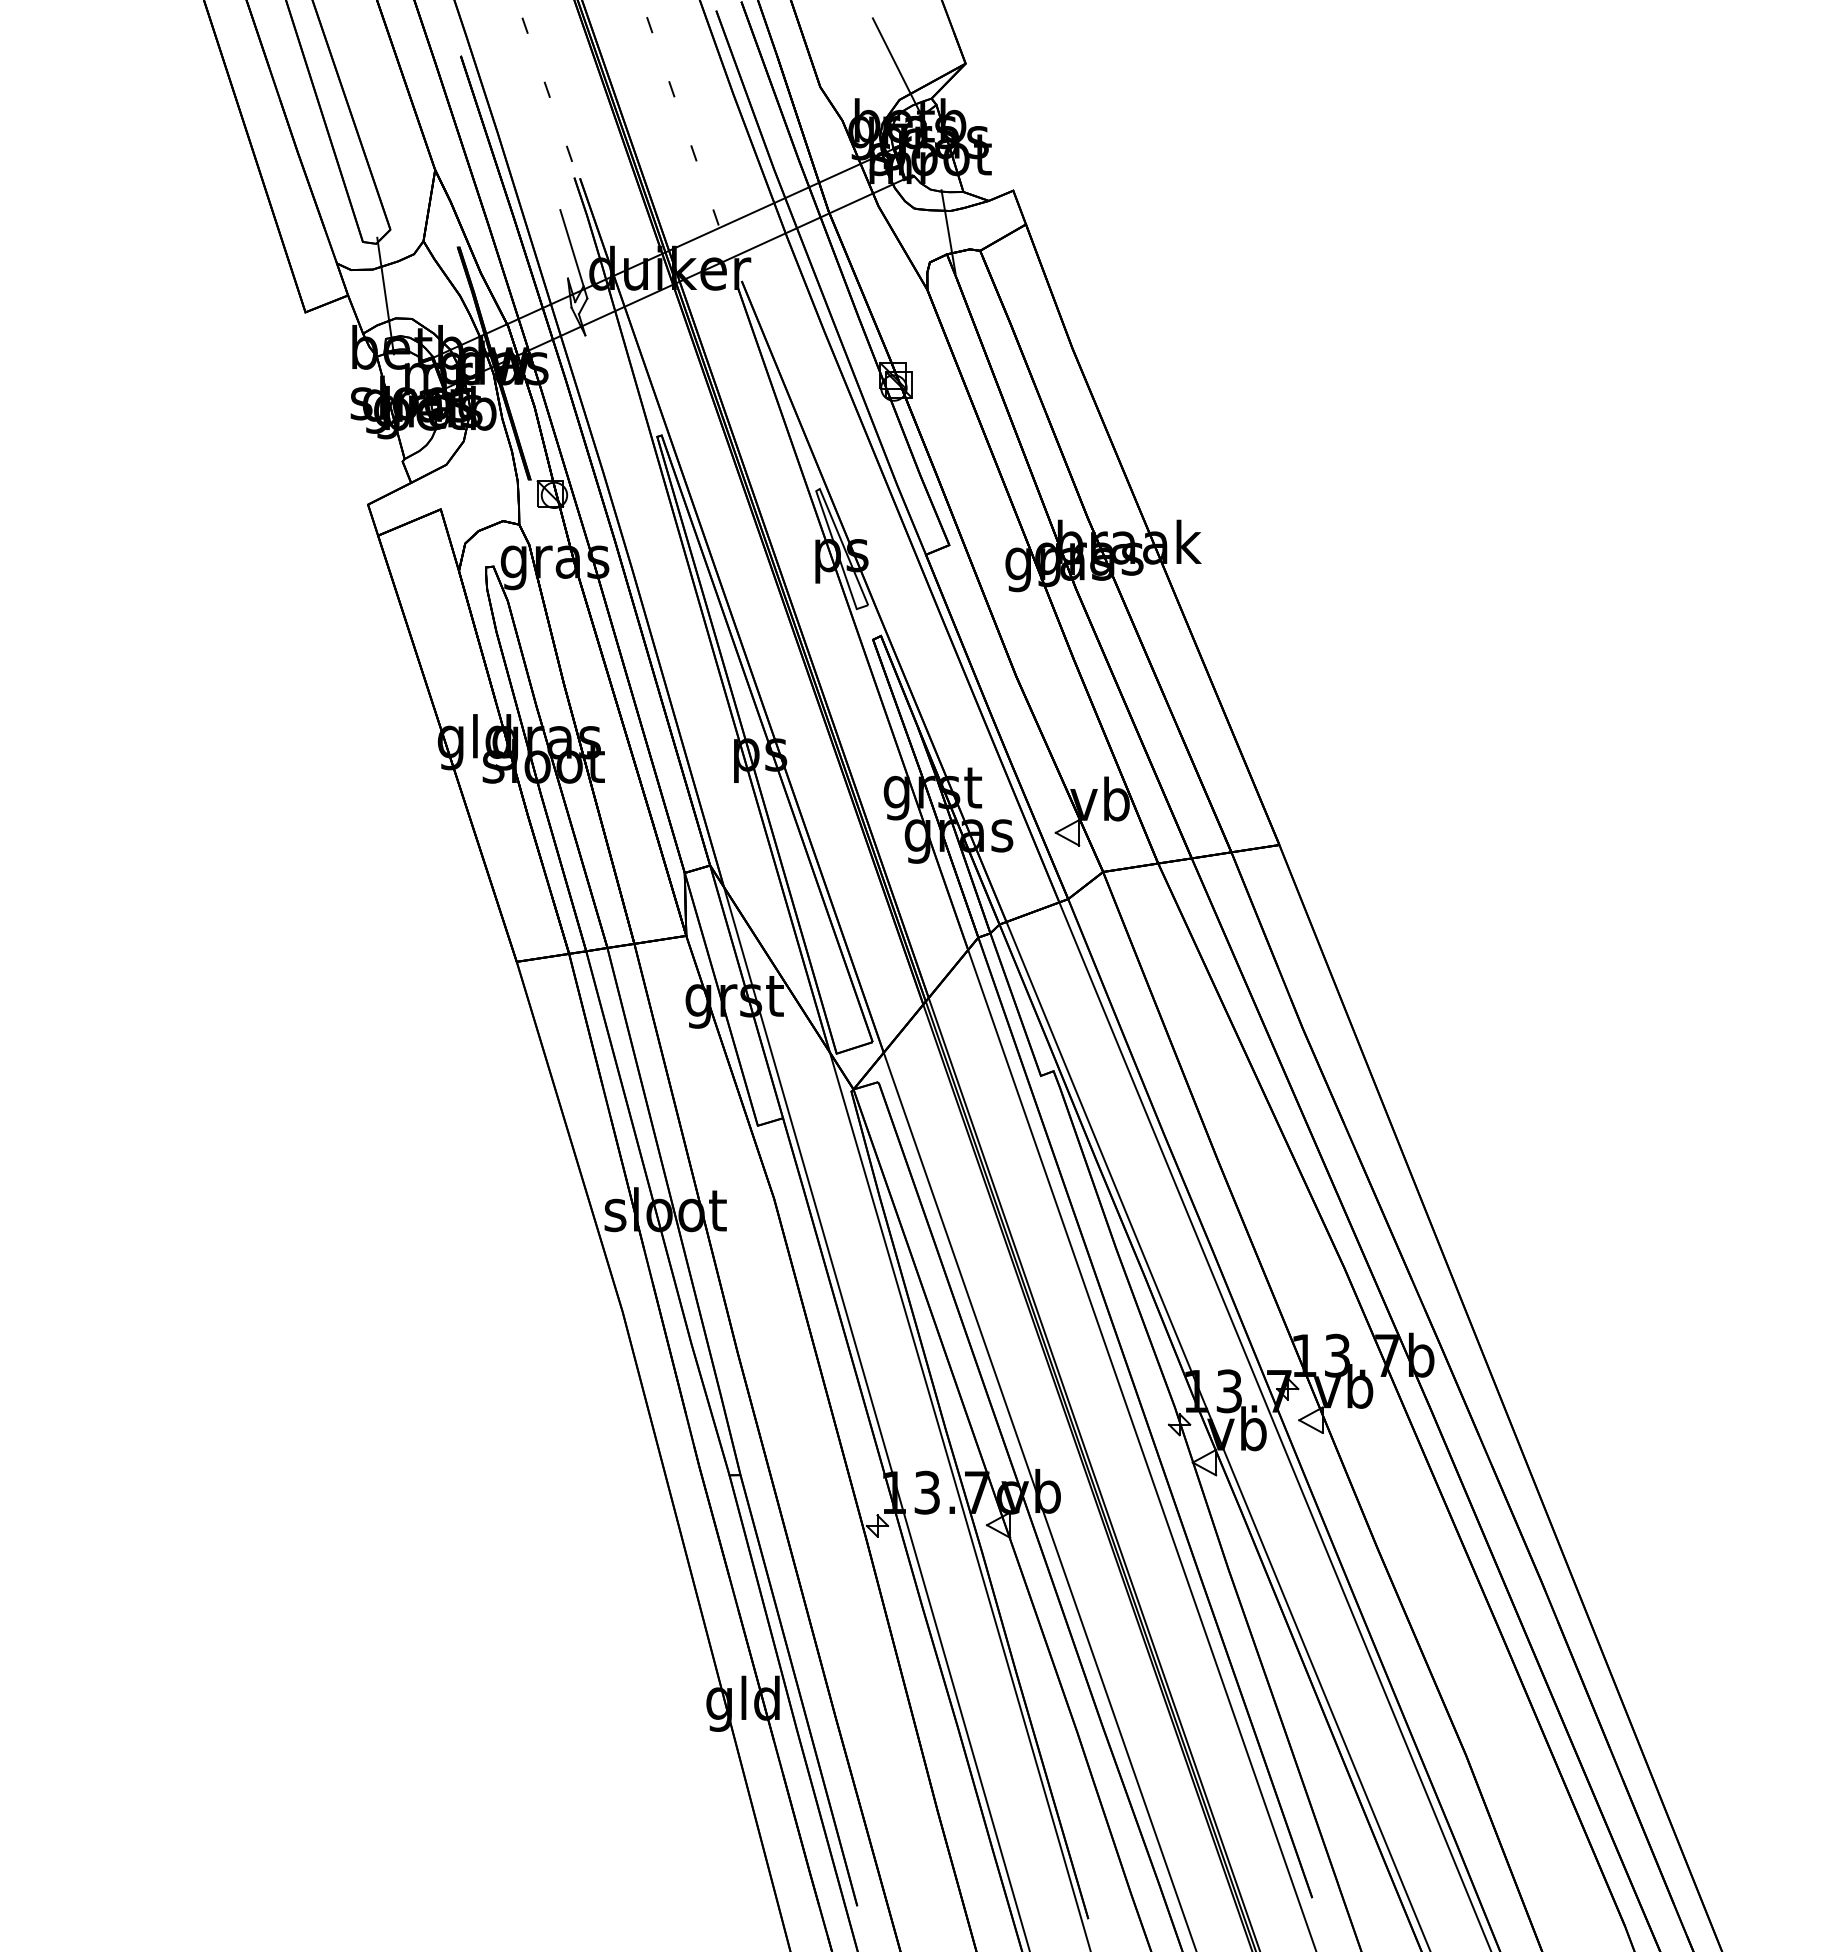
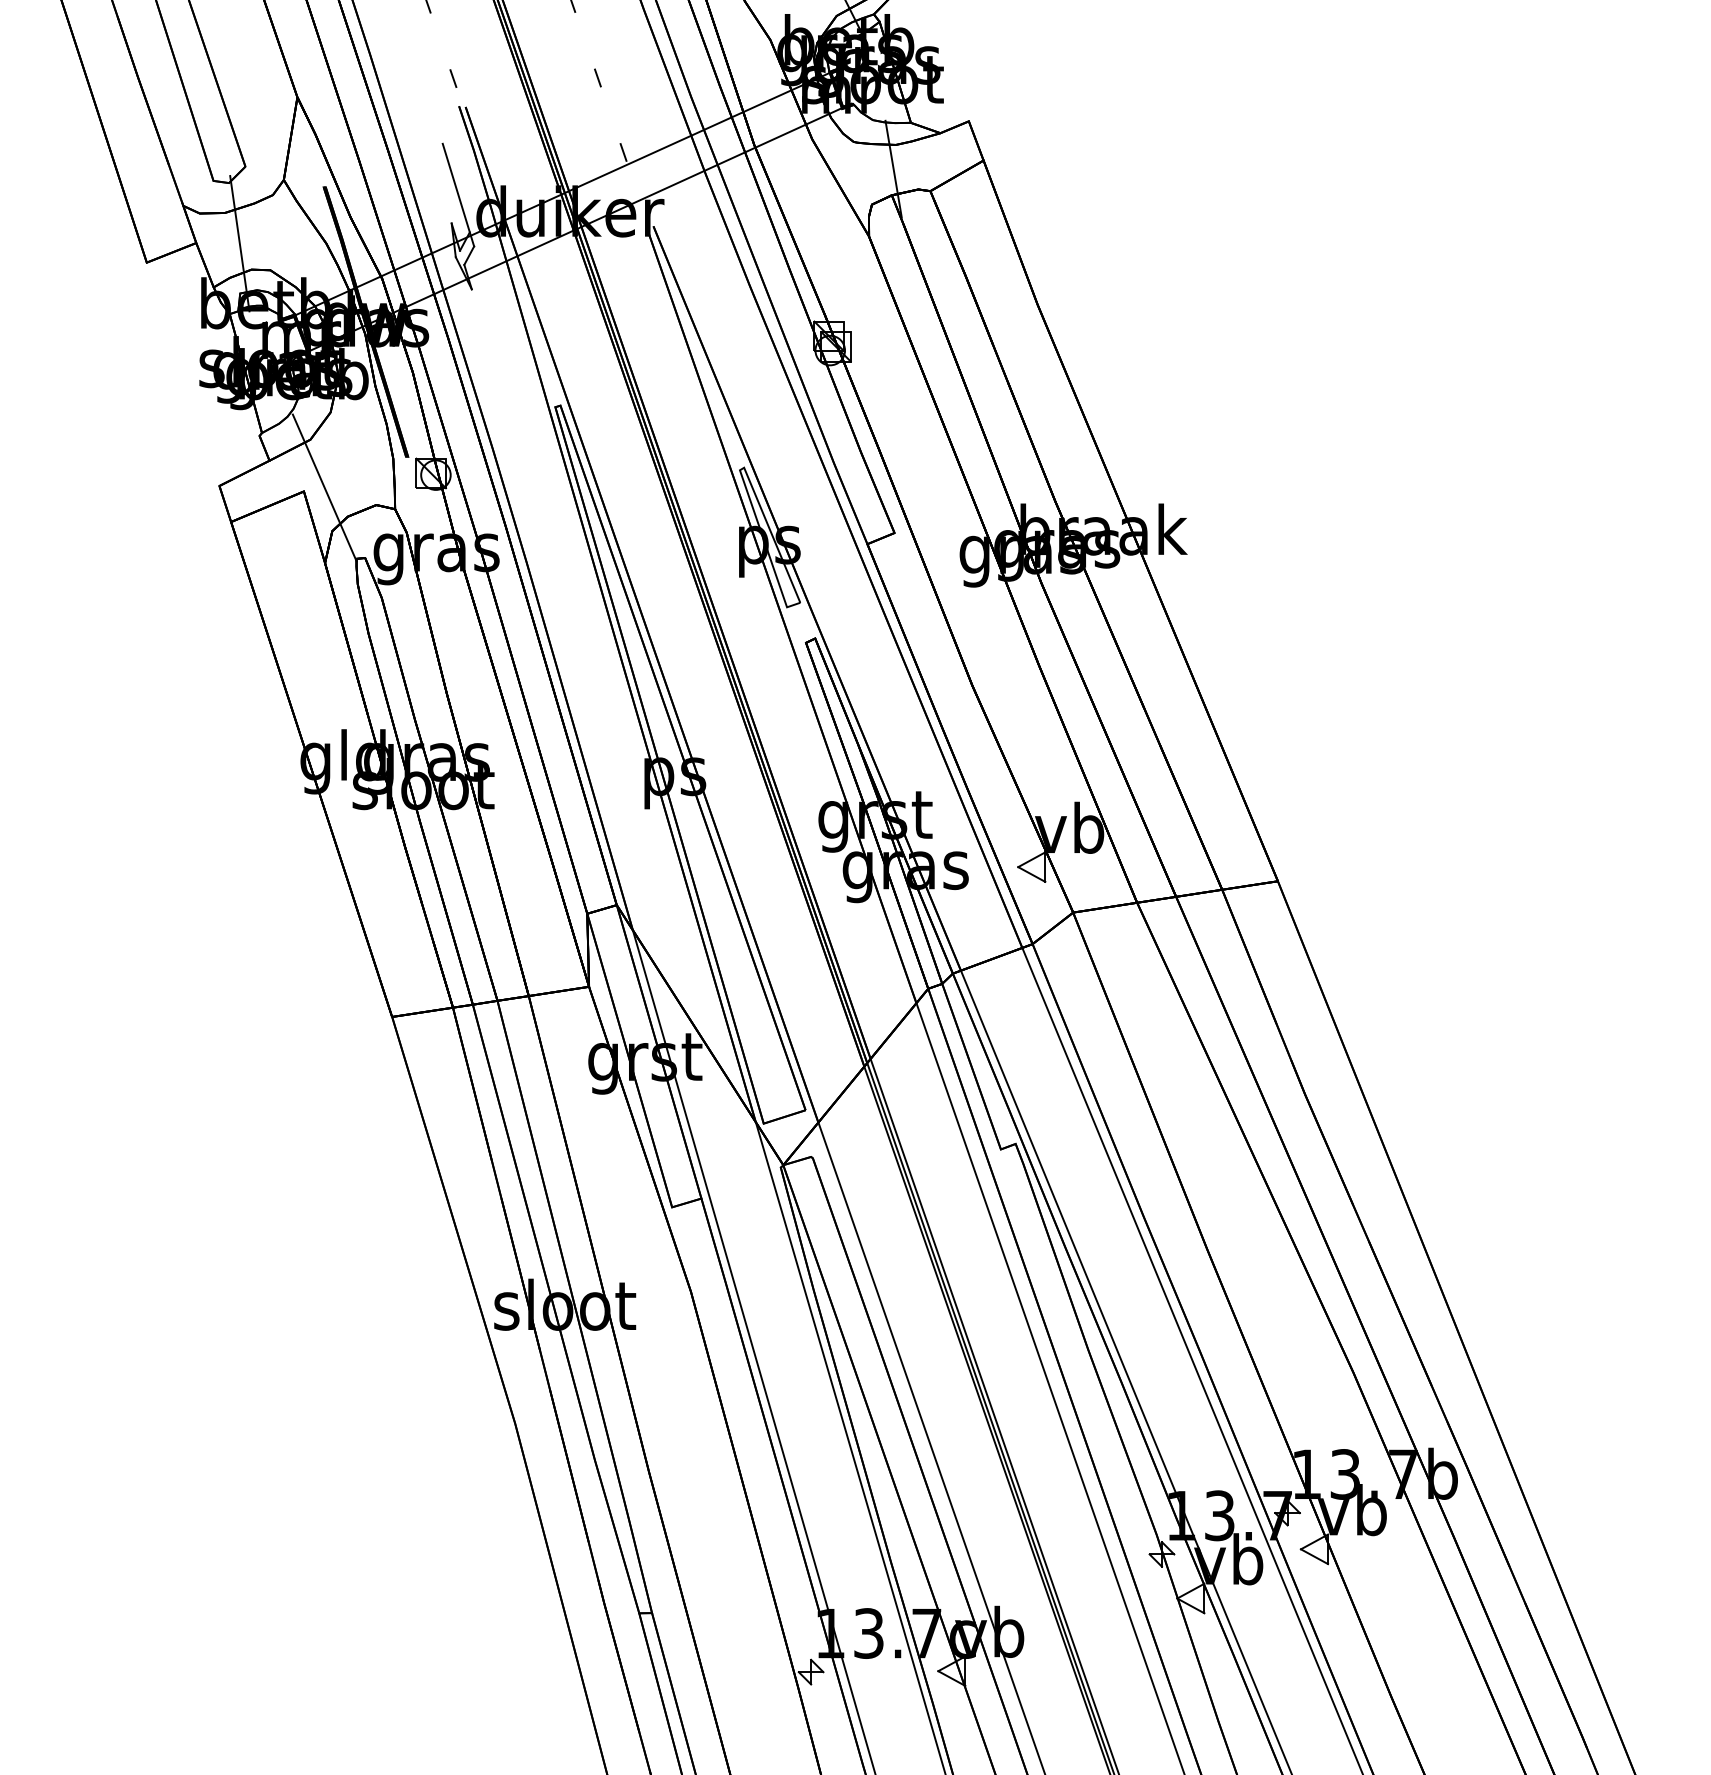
line: (458, 506) -> (324, 488), added

